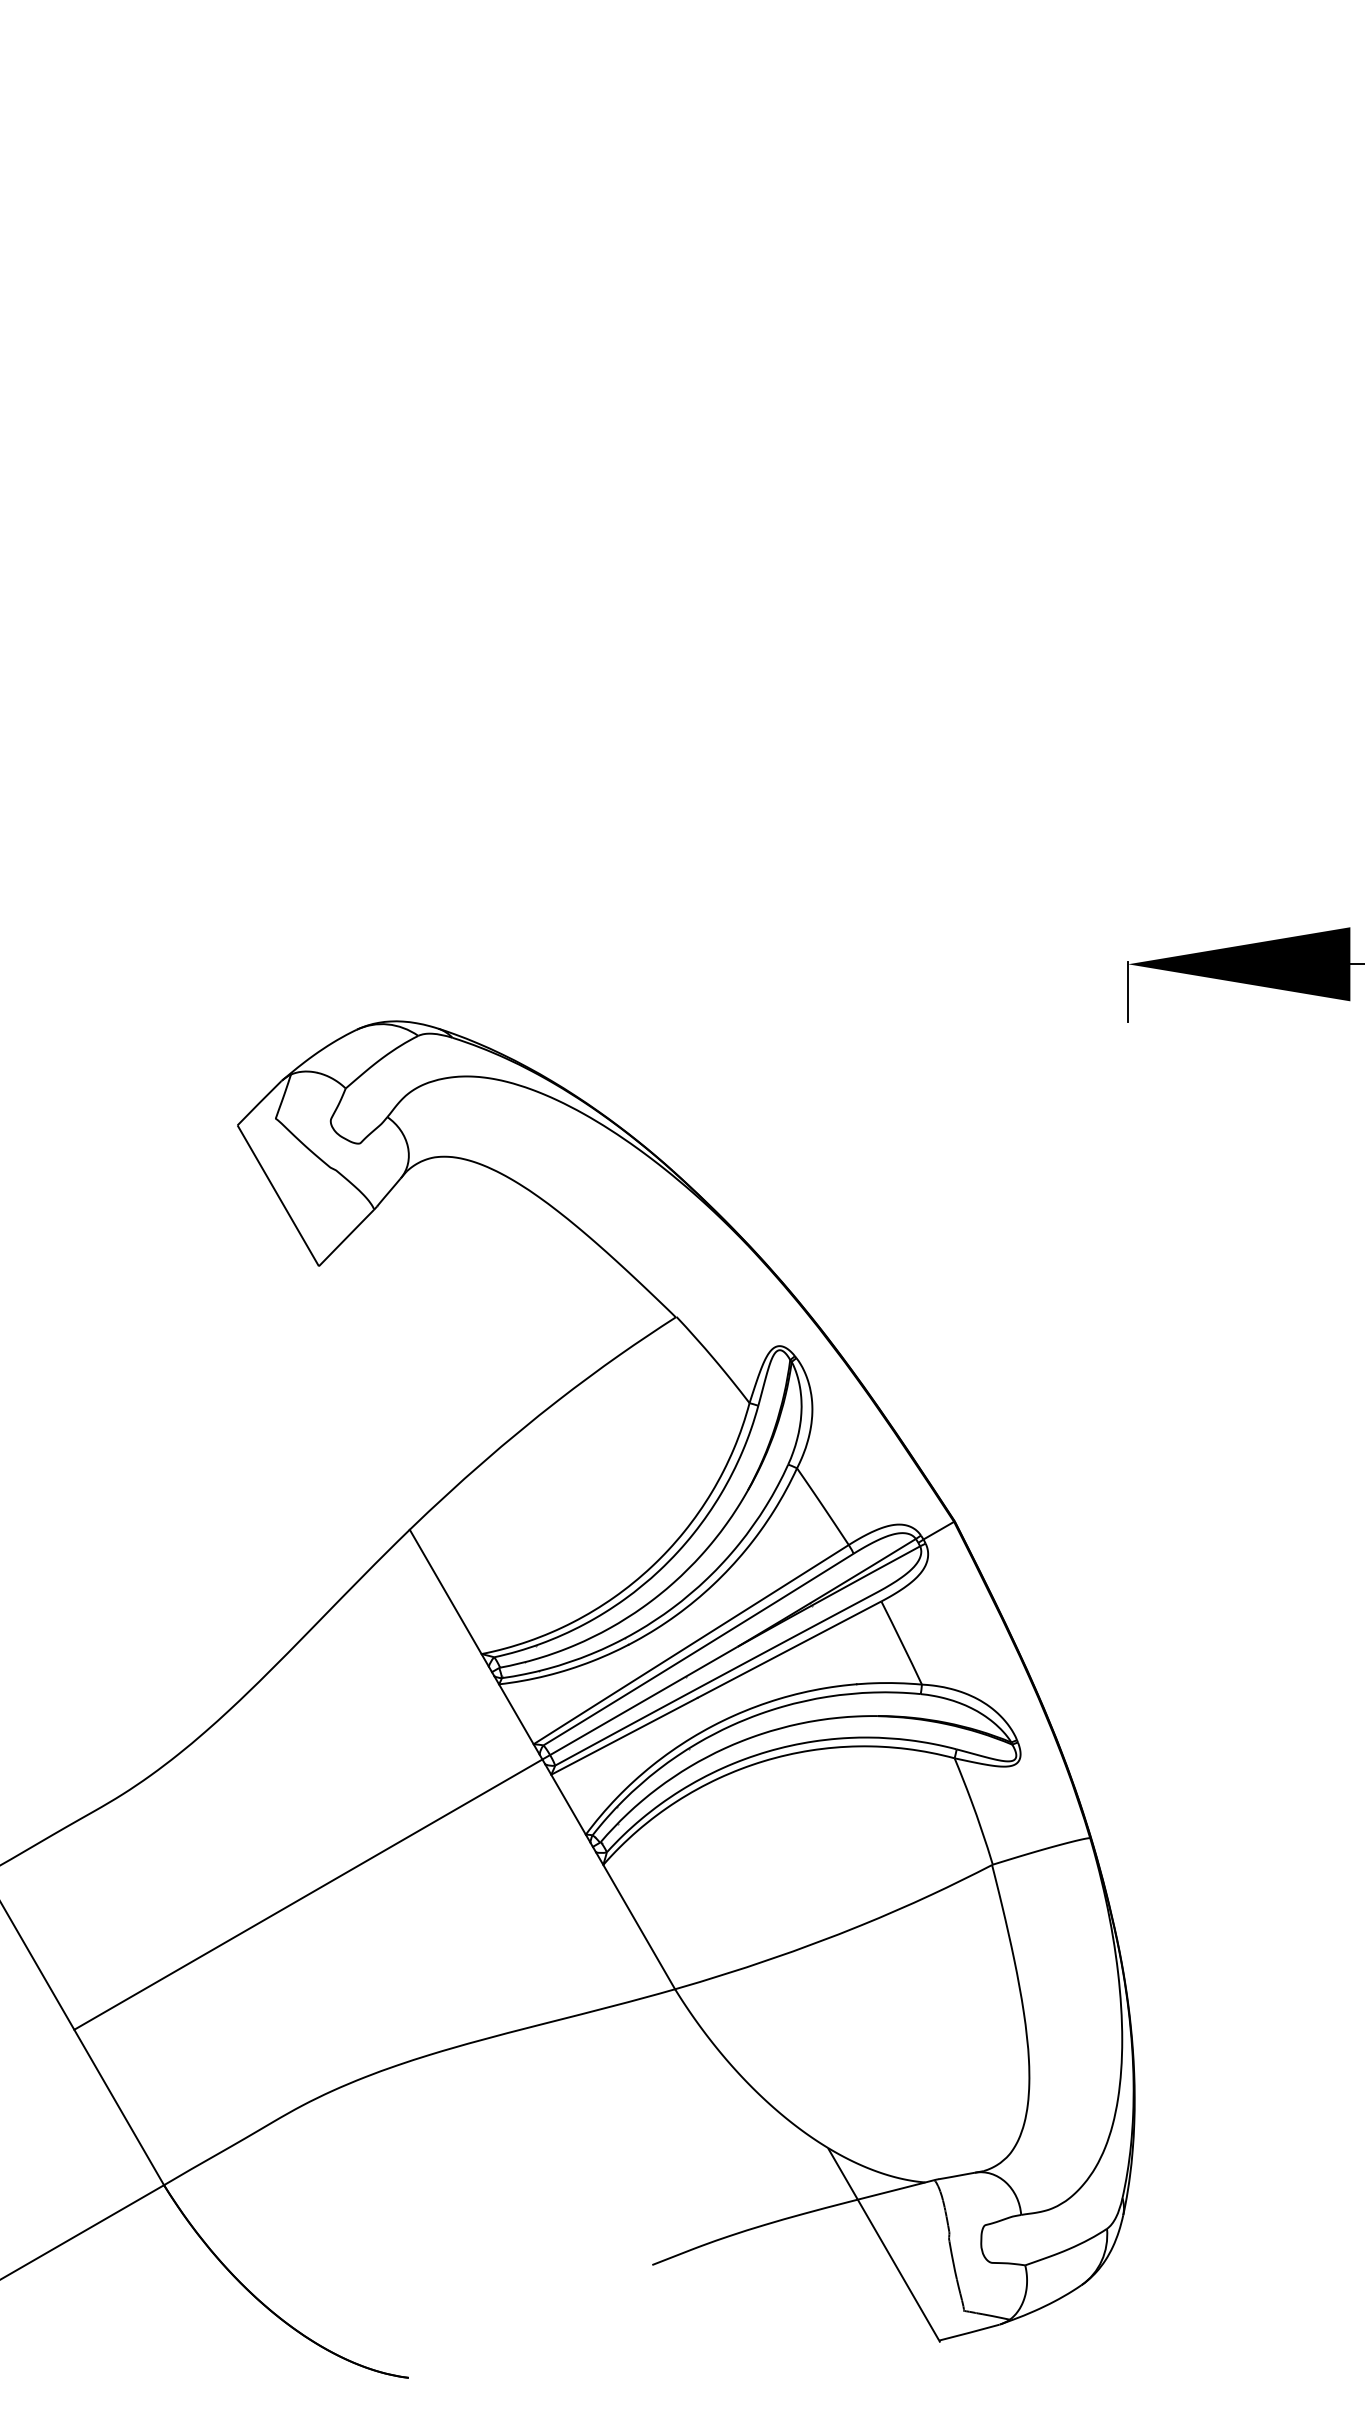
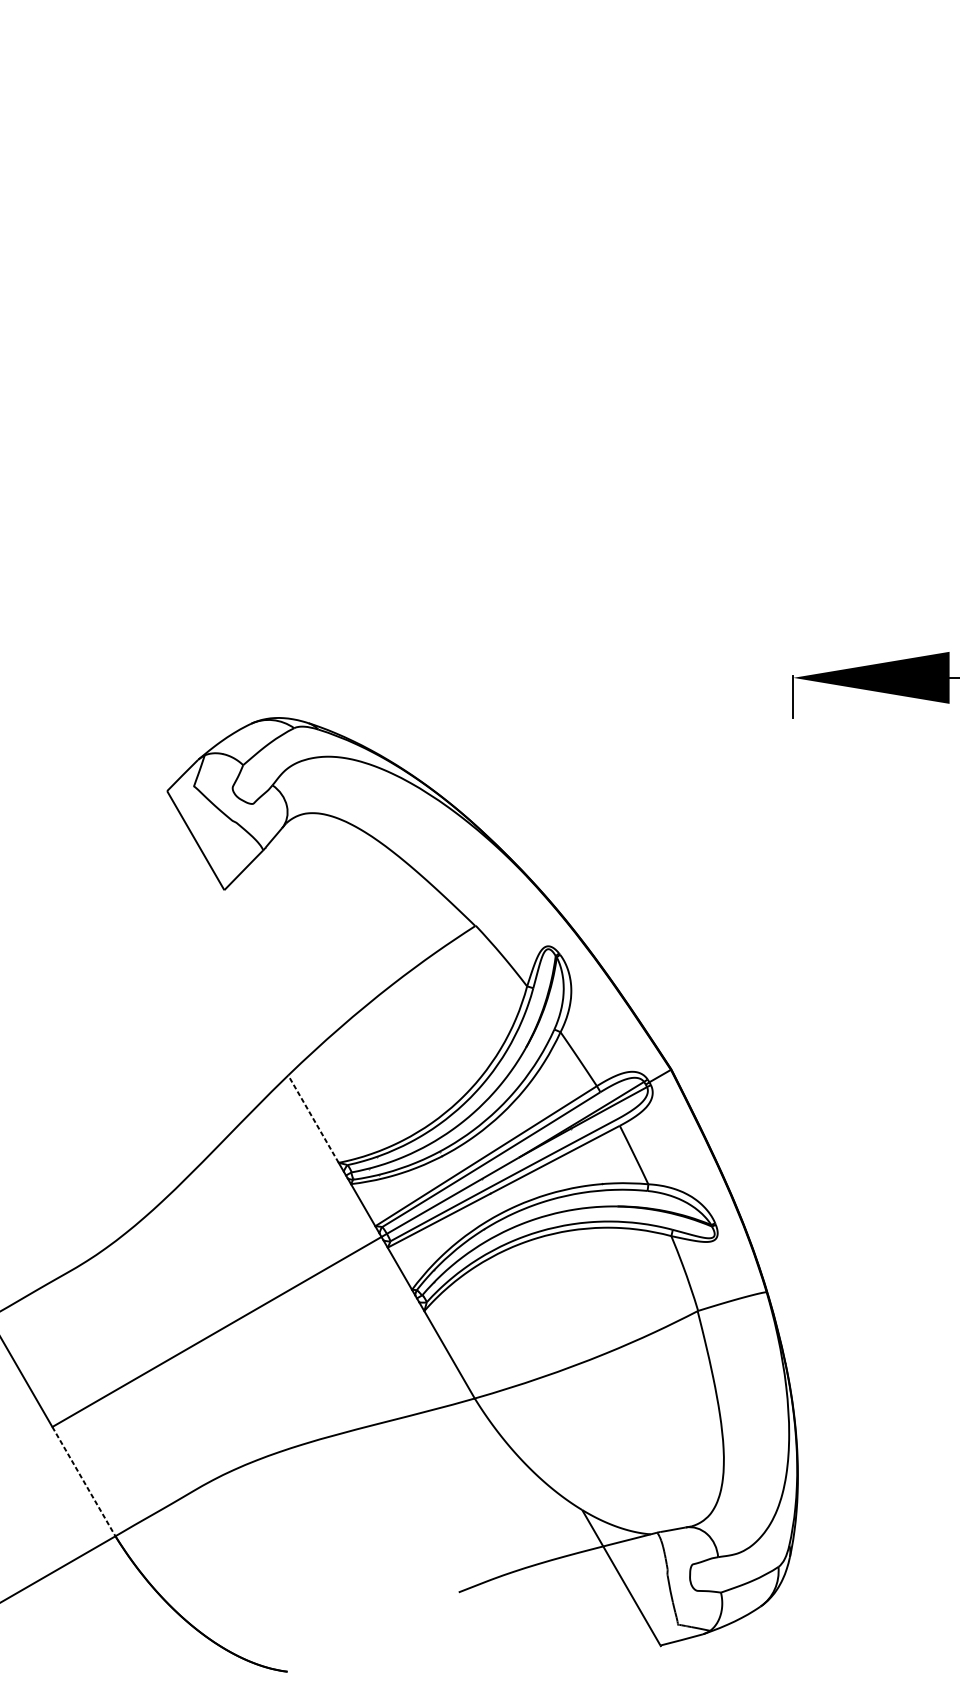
line: (445, 1591) -> (313, 1118), solid -> dashed
line: (119, 2107) -> (84, 1481), solid -> dashed

